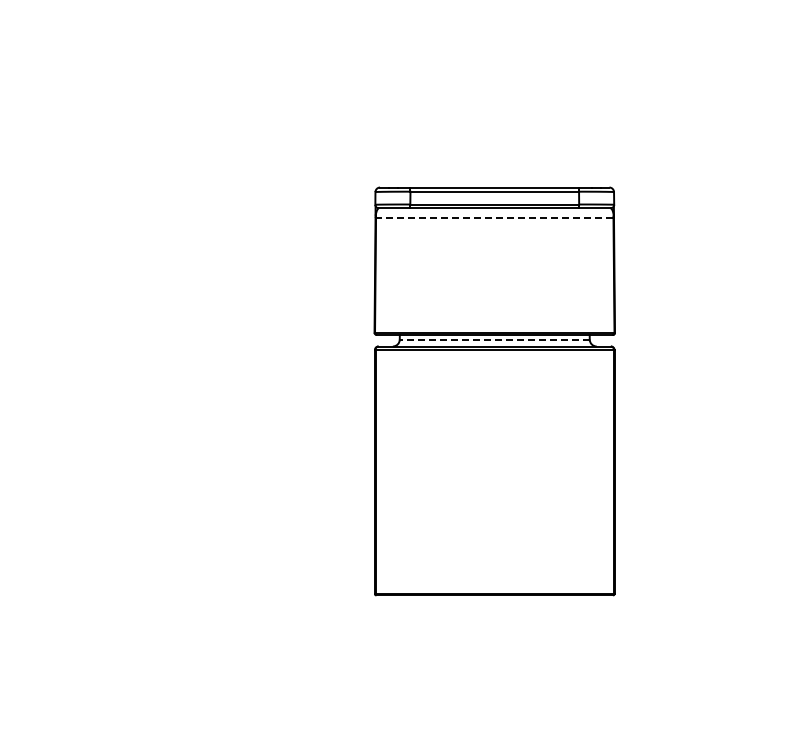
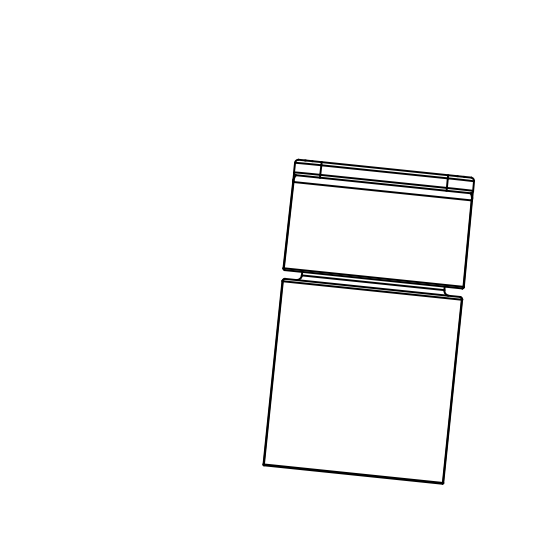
line: (494, 217) -> (382, 191), dashed -> solid
line: (494, 339) -> (372, 282), dashed -> solid

